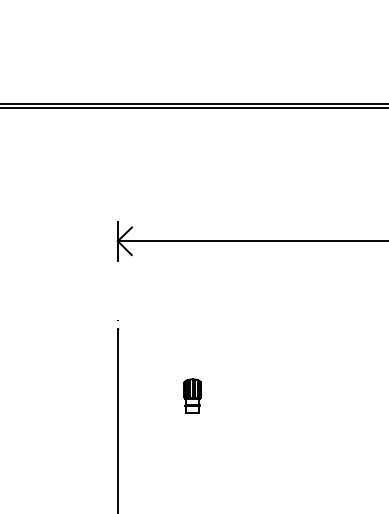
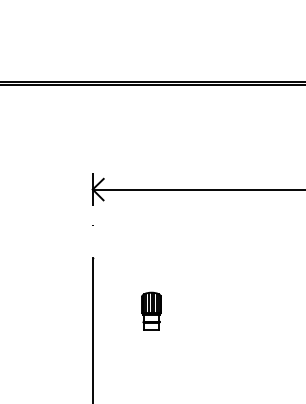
part: (192, 395) -> (151, 310), size x1.43

